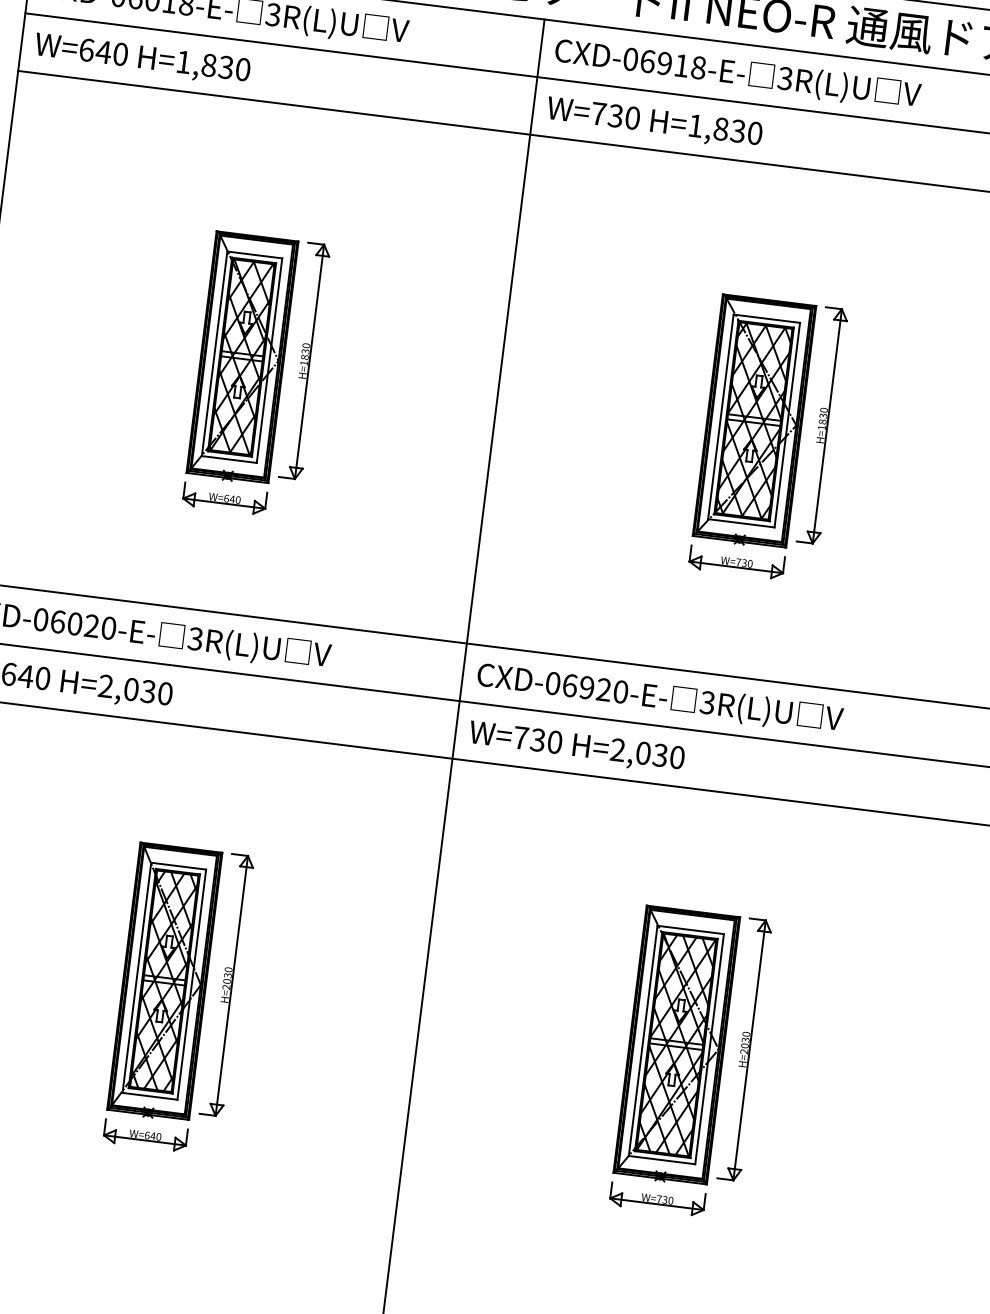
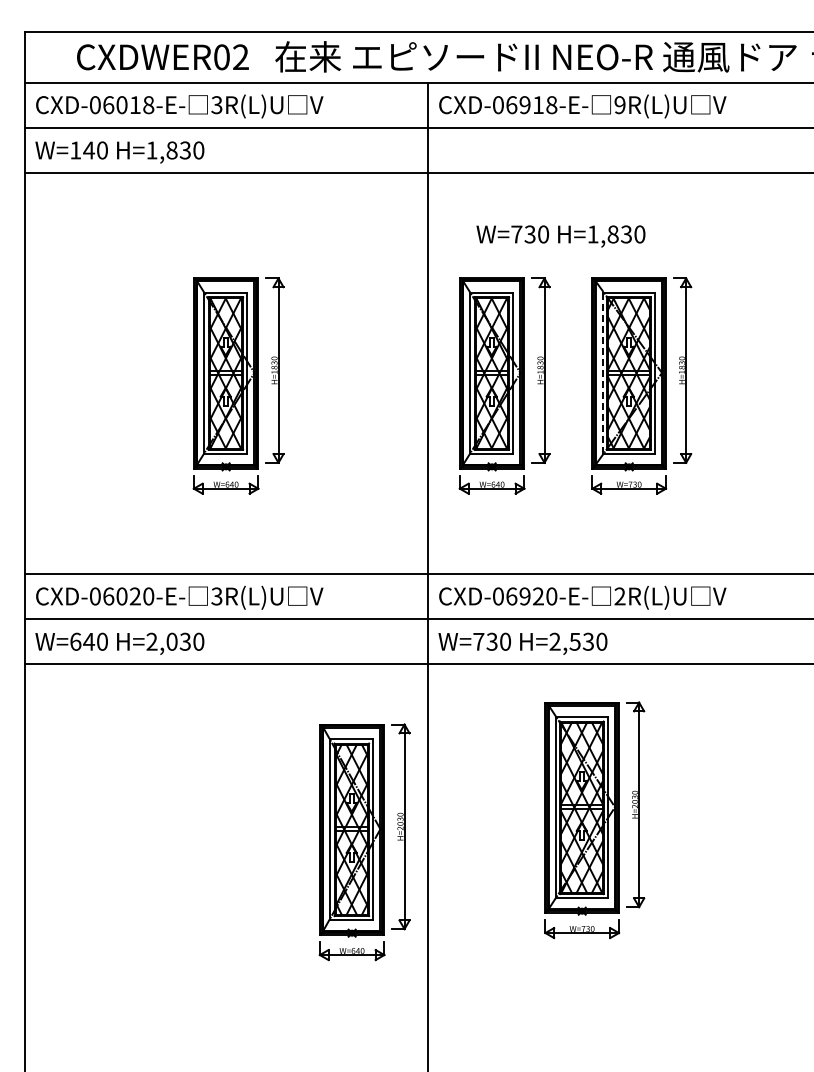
text: (86, 50) -> (75, 150), W=640 -> W=140
text: (784, 79) -> (619, 105), 3R(L)U -> 9R(L)U
text: (653, 123) -> (560, 236), moved
part: (594, 416) -> (504, 385), added
line: (720, 416) -> (602, 373), solid -> dashed
text: (706, 702) -> (619, 596), 3R(L)U -> 2R(L)U
text: (642, 752) -> (574, 641), H=2,030 -> H=2,530
part: (178, 999) -> (364, 842), moved
part: (690, 1063) -> (594, 820), moved

